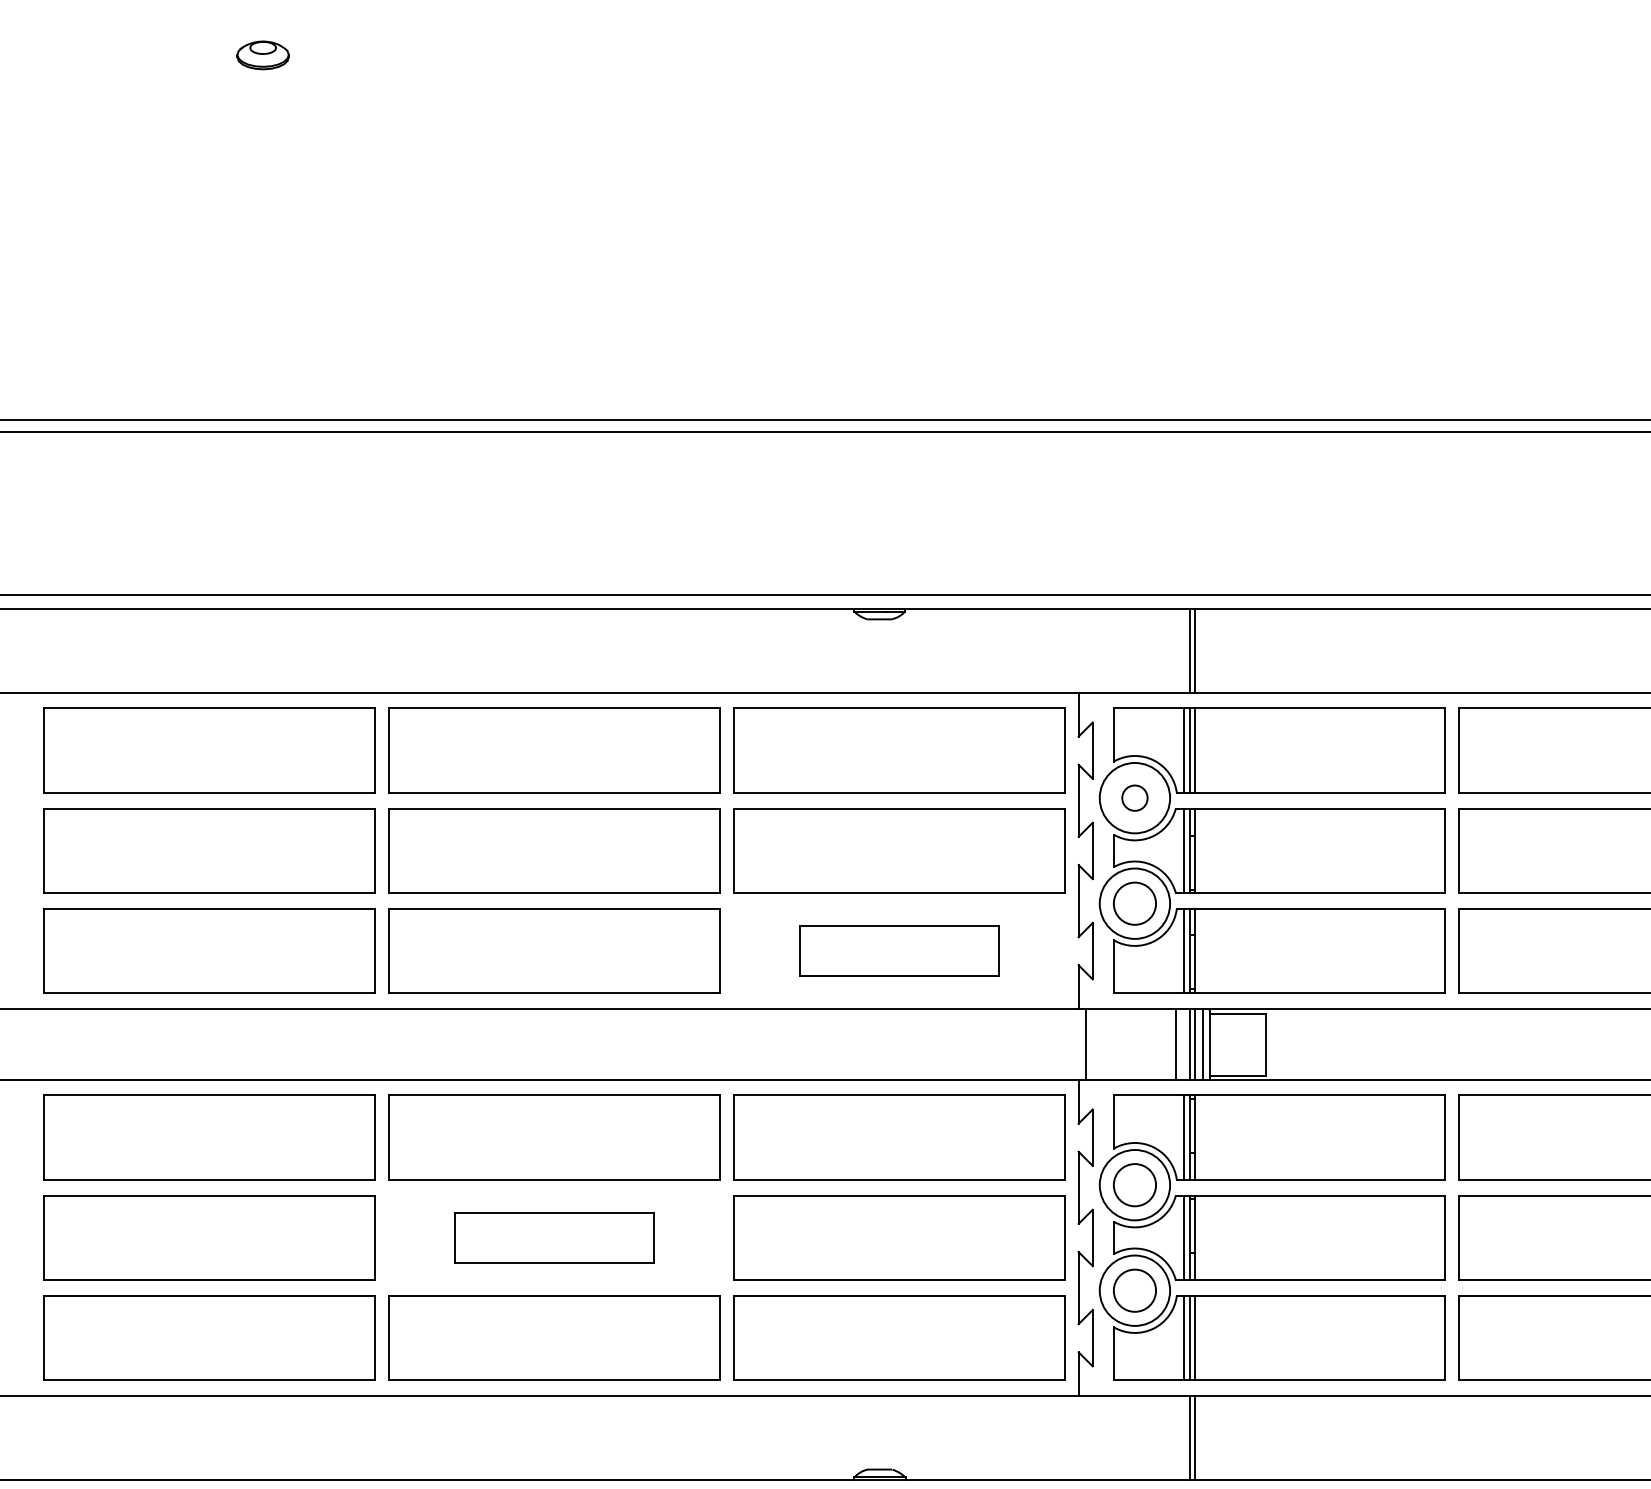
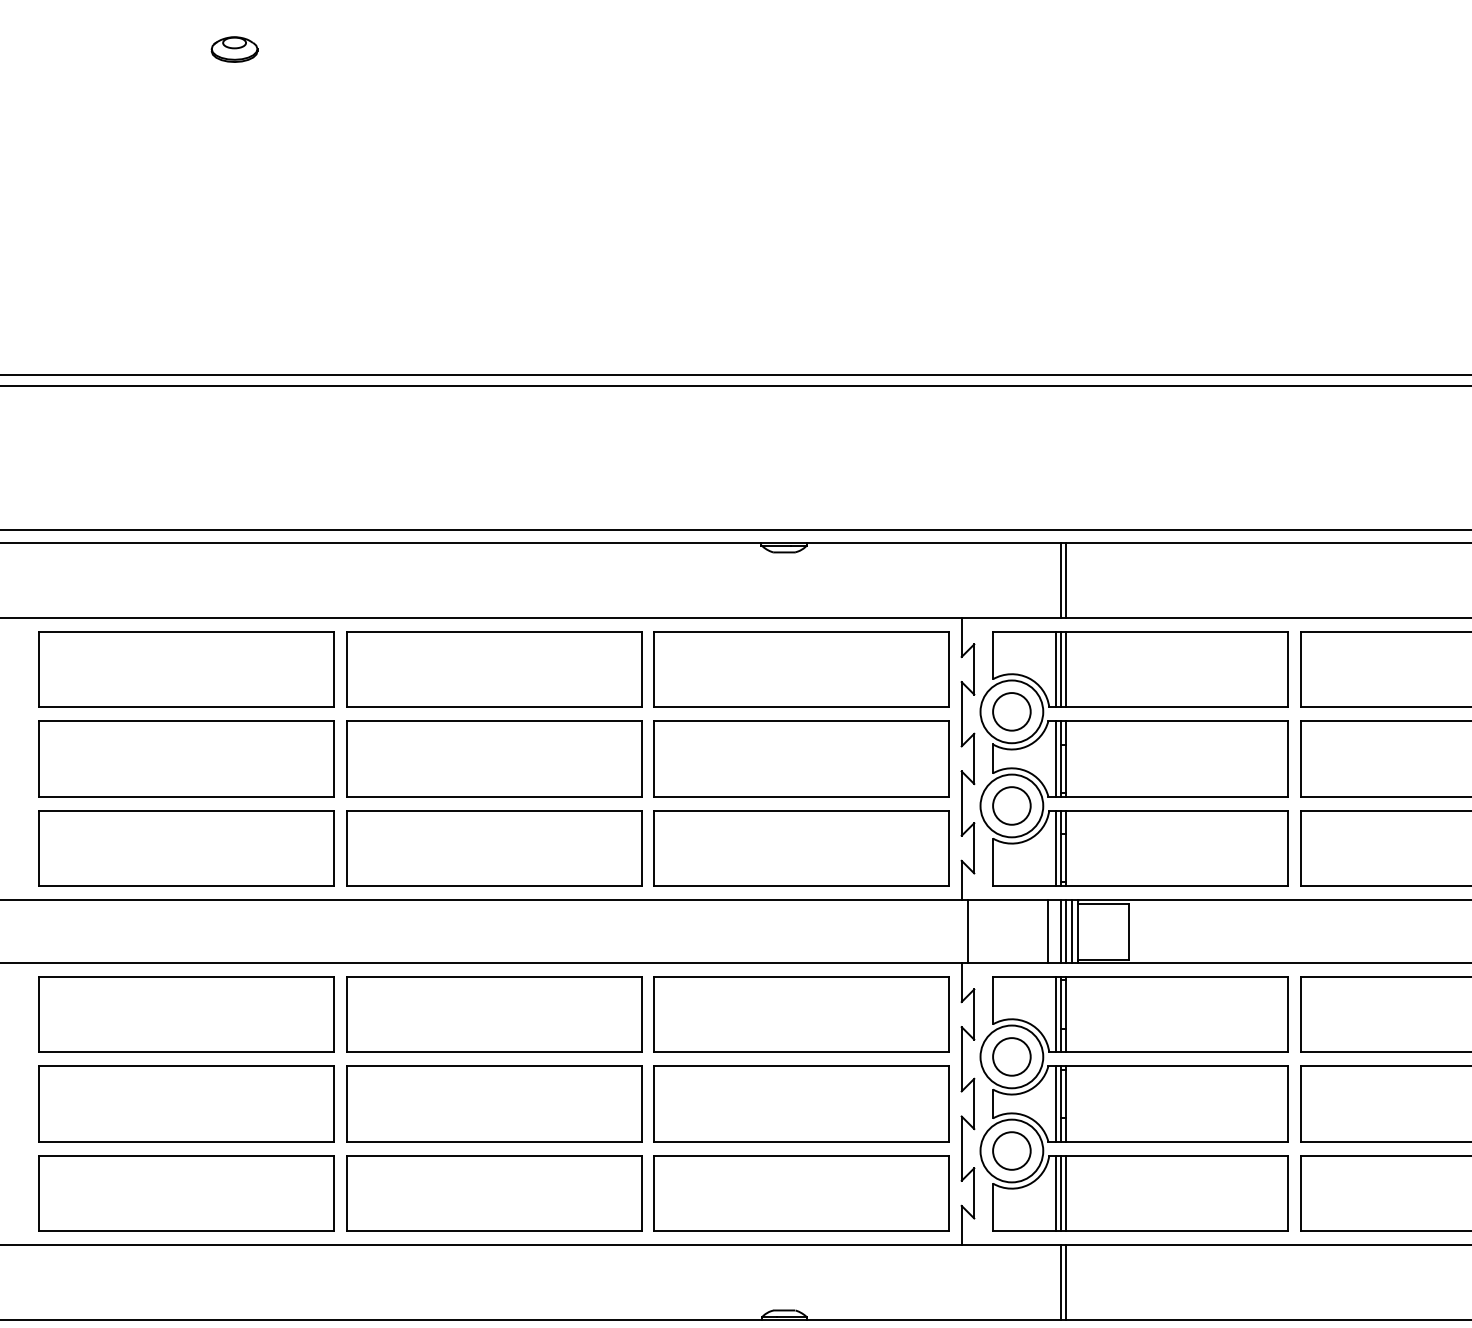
circle: (1134, 798) -> (1011, 712), size x1.67
part: (899, 950) -> (801, 847), size x1.67
part: (554, 1237) -> (494, 1103), size x1.67

